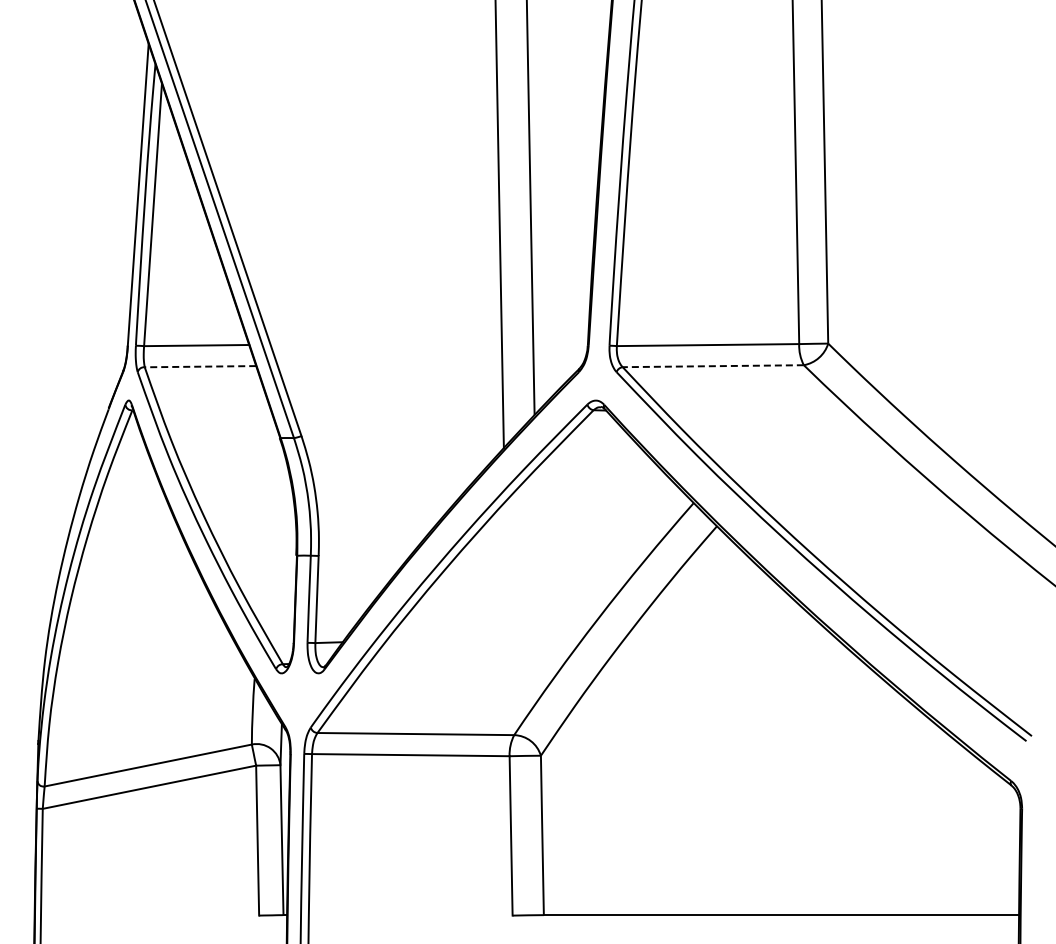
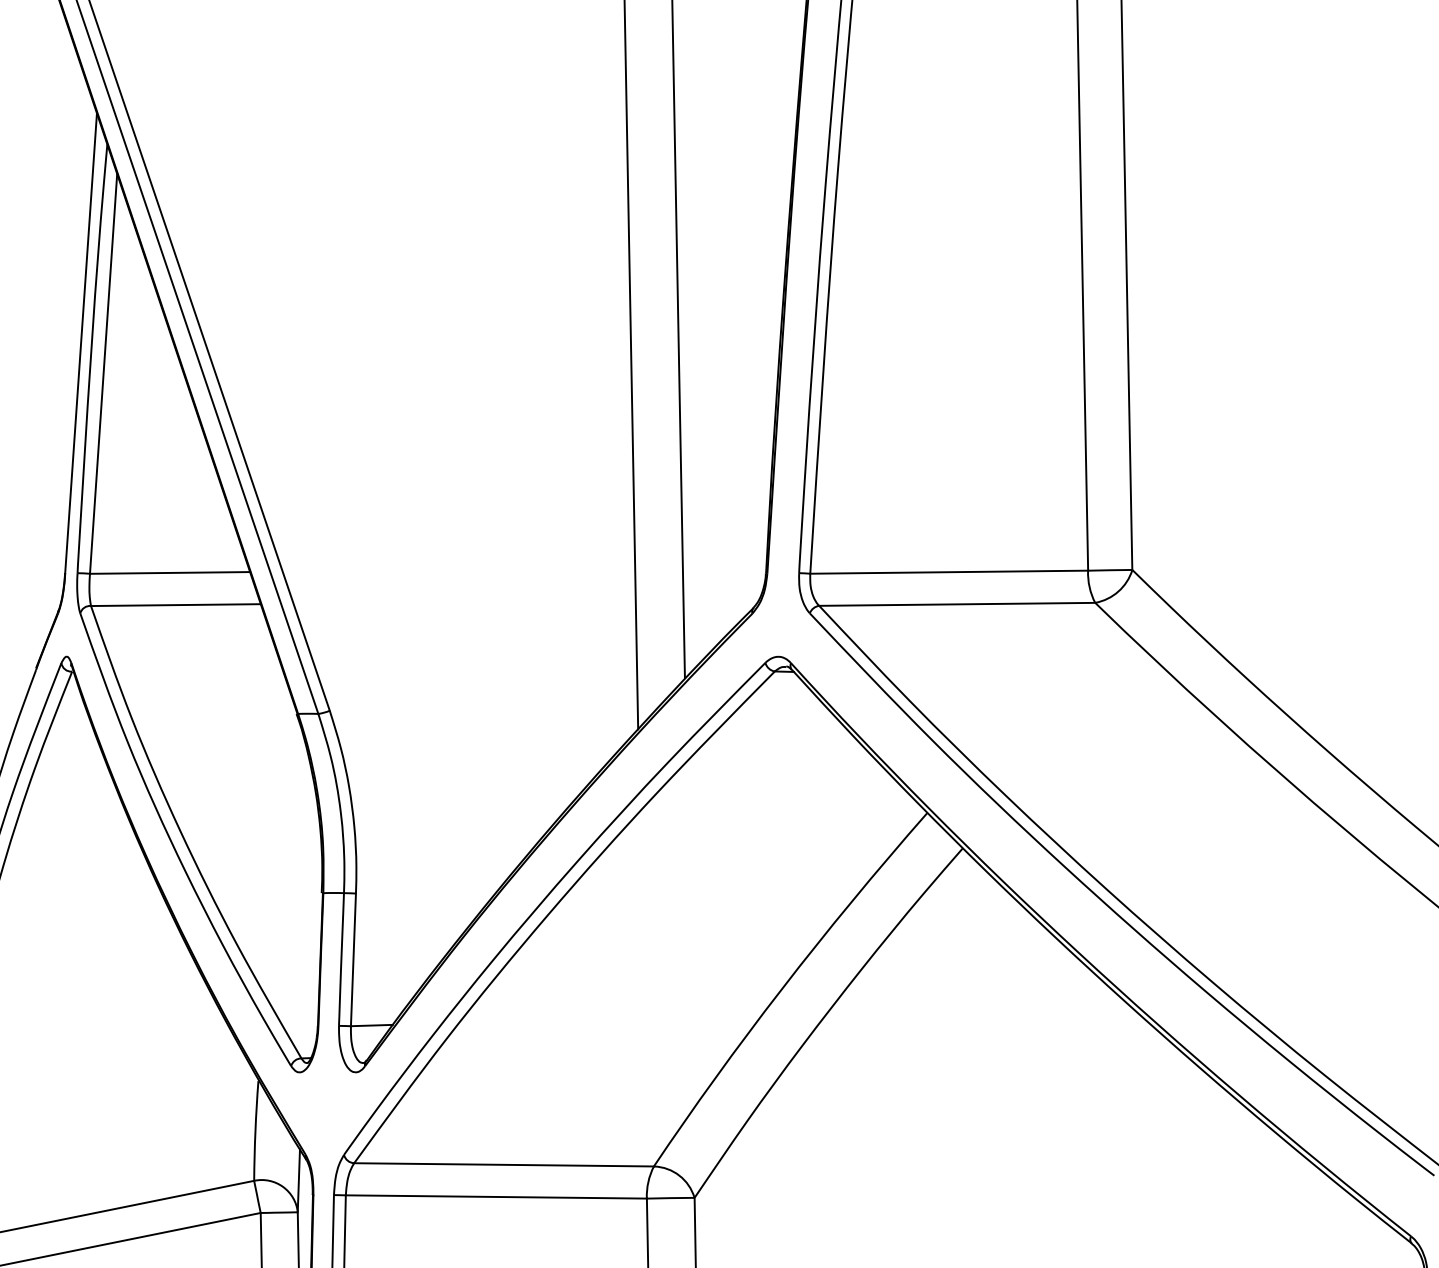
line: (200, 366) -> (175, 604), dashed -> solid
line: (713, 366) -> (957, 604), dashed -> solid

